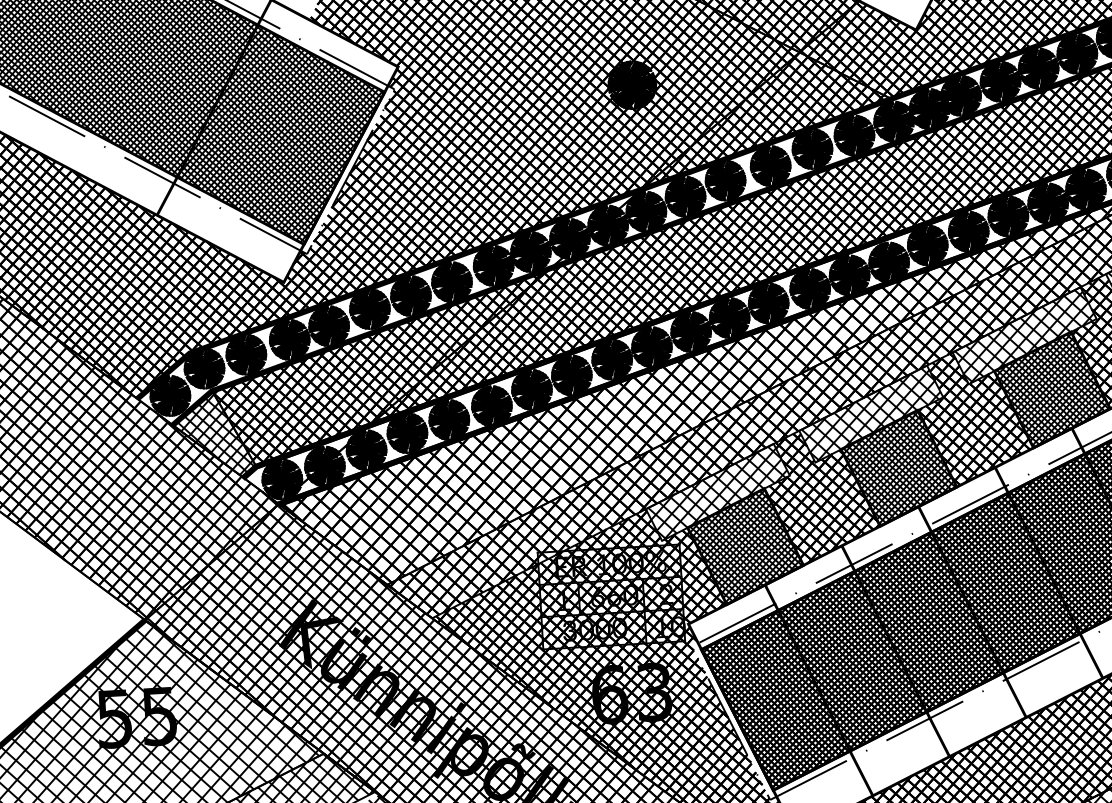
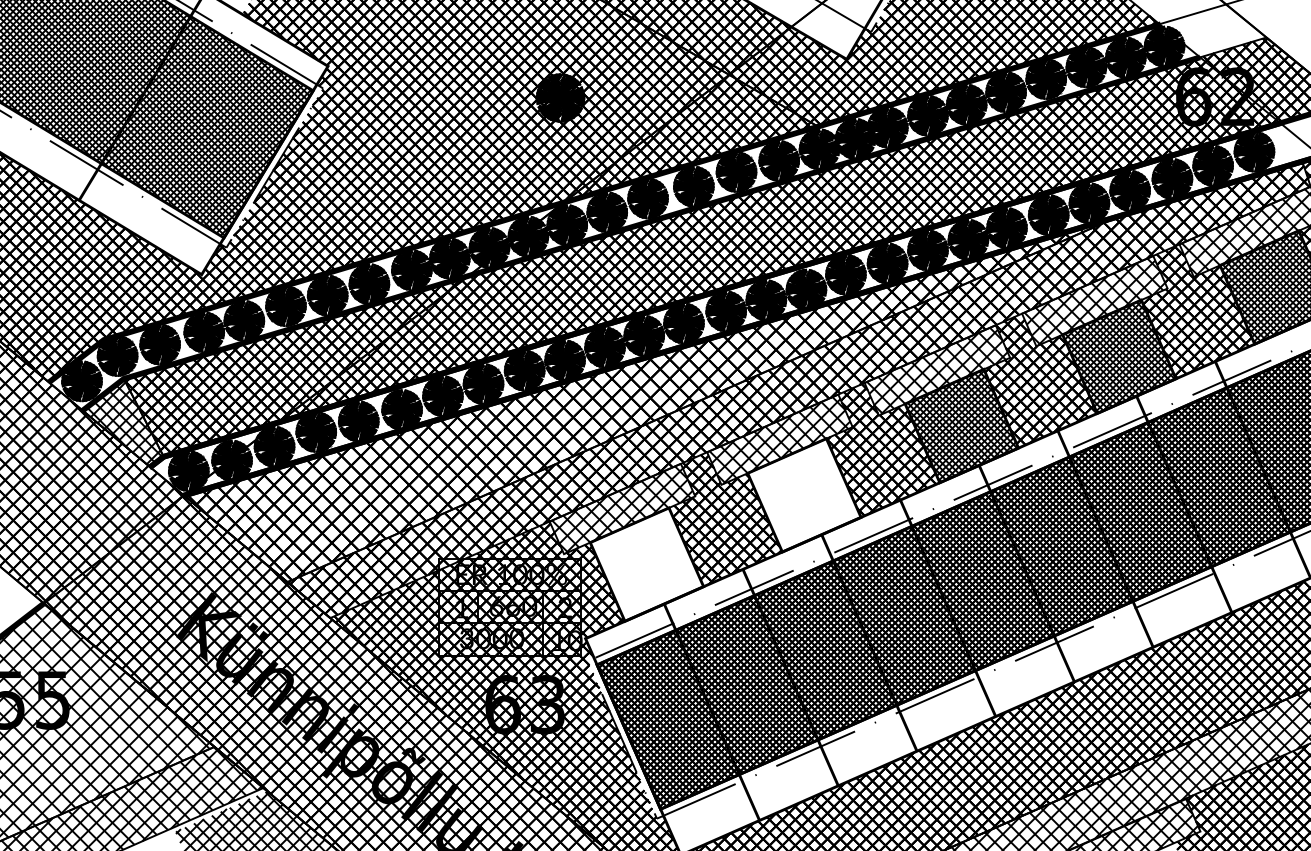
hatch: (897, 467) -> (803, 494), removed
hatch: (745, 546) -> (646, 564), removed

